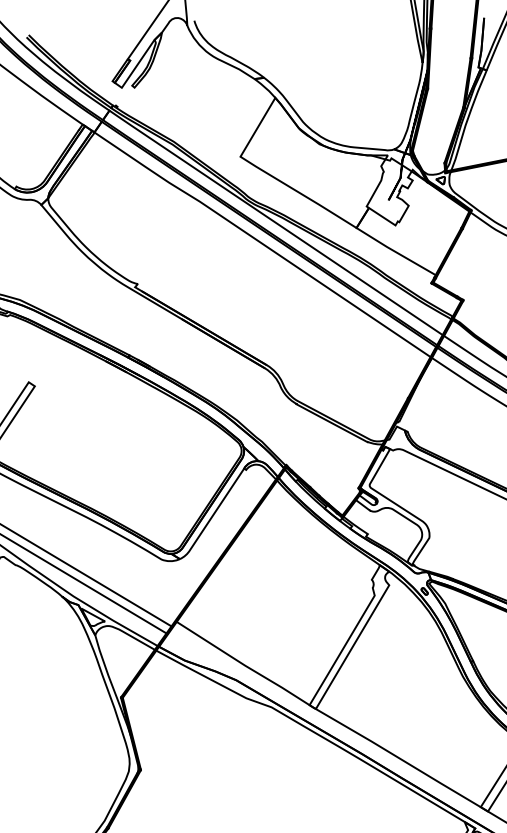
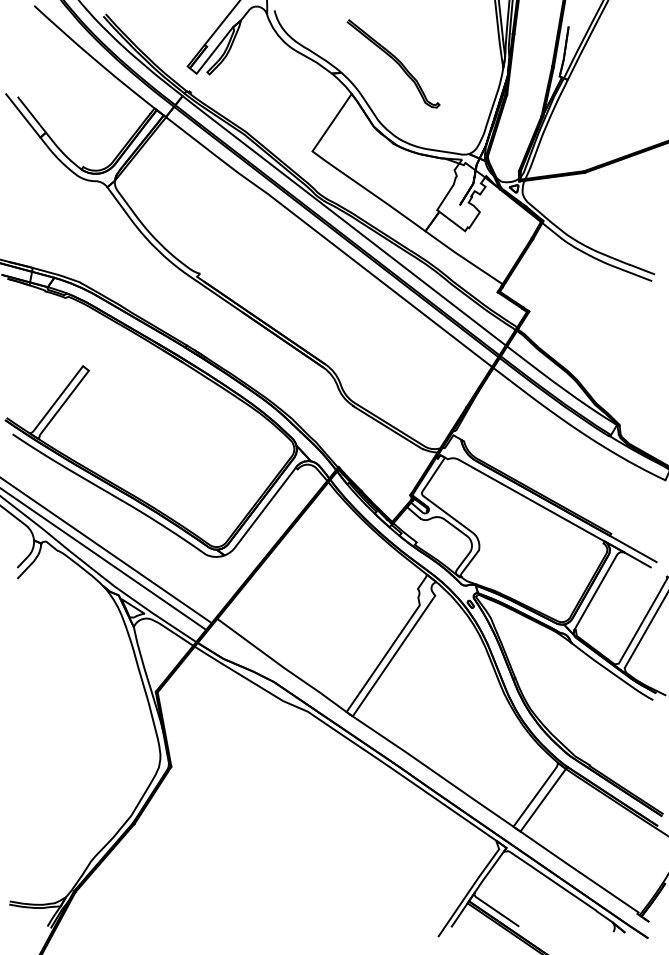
curve: (315, 63) -> (394, 61), added

